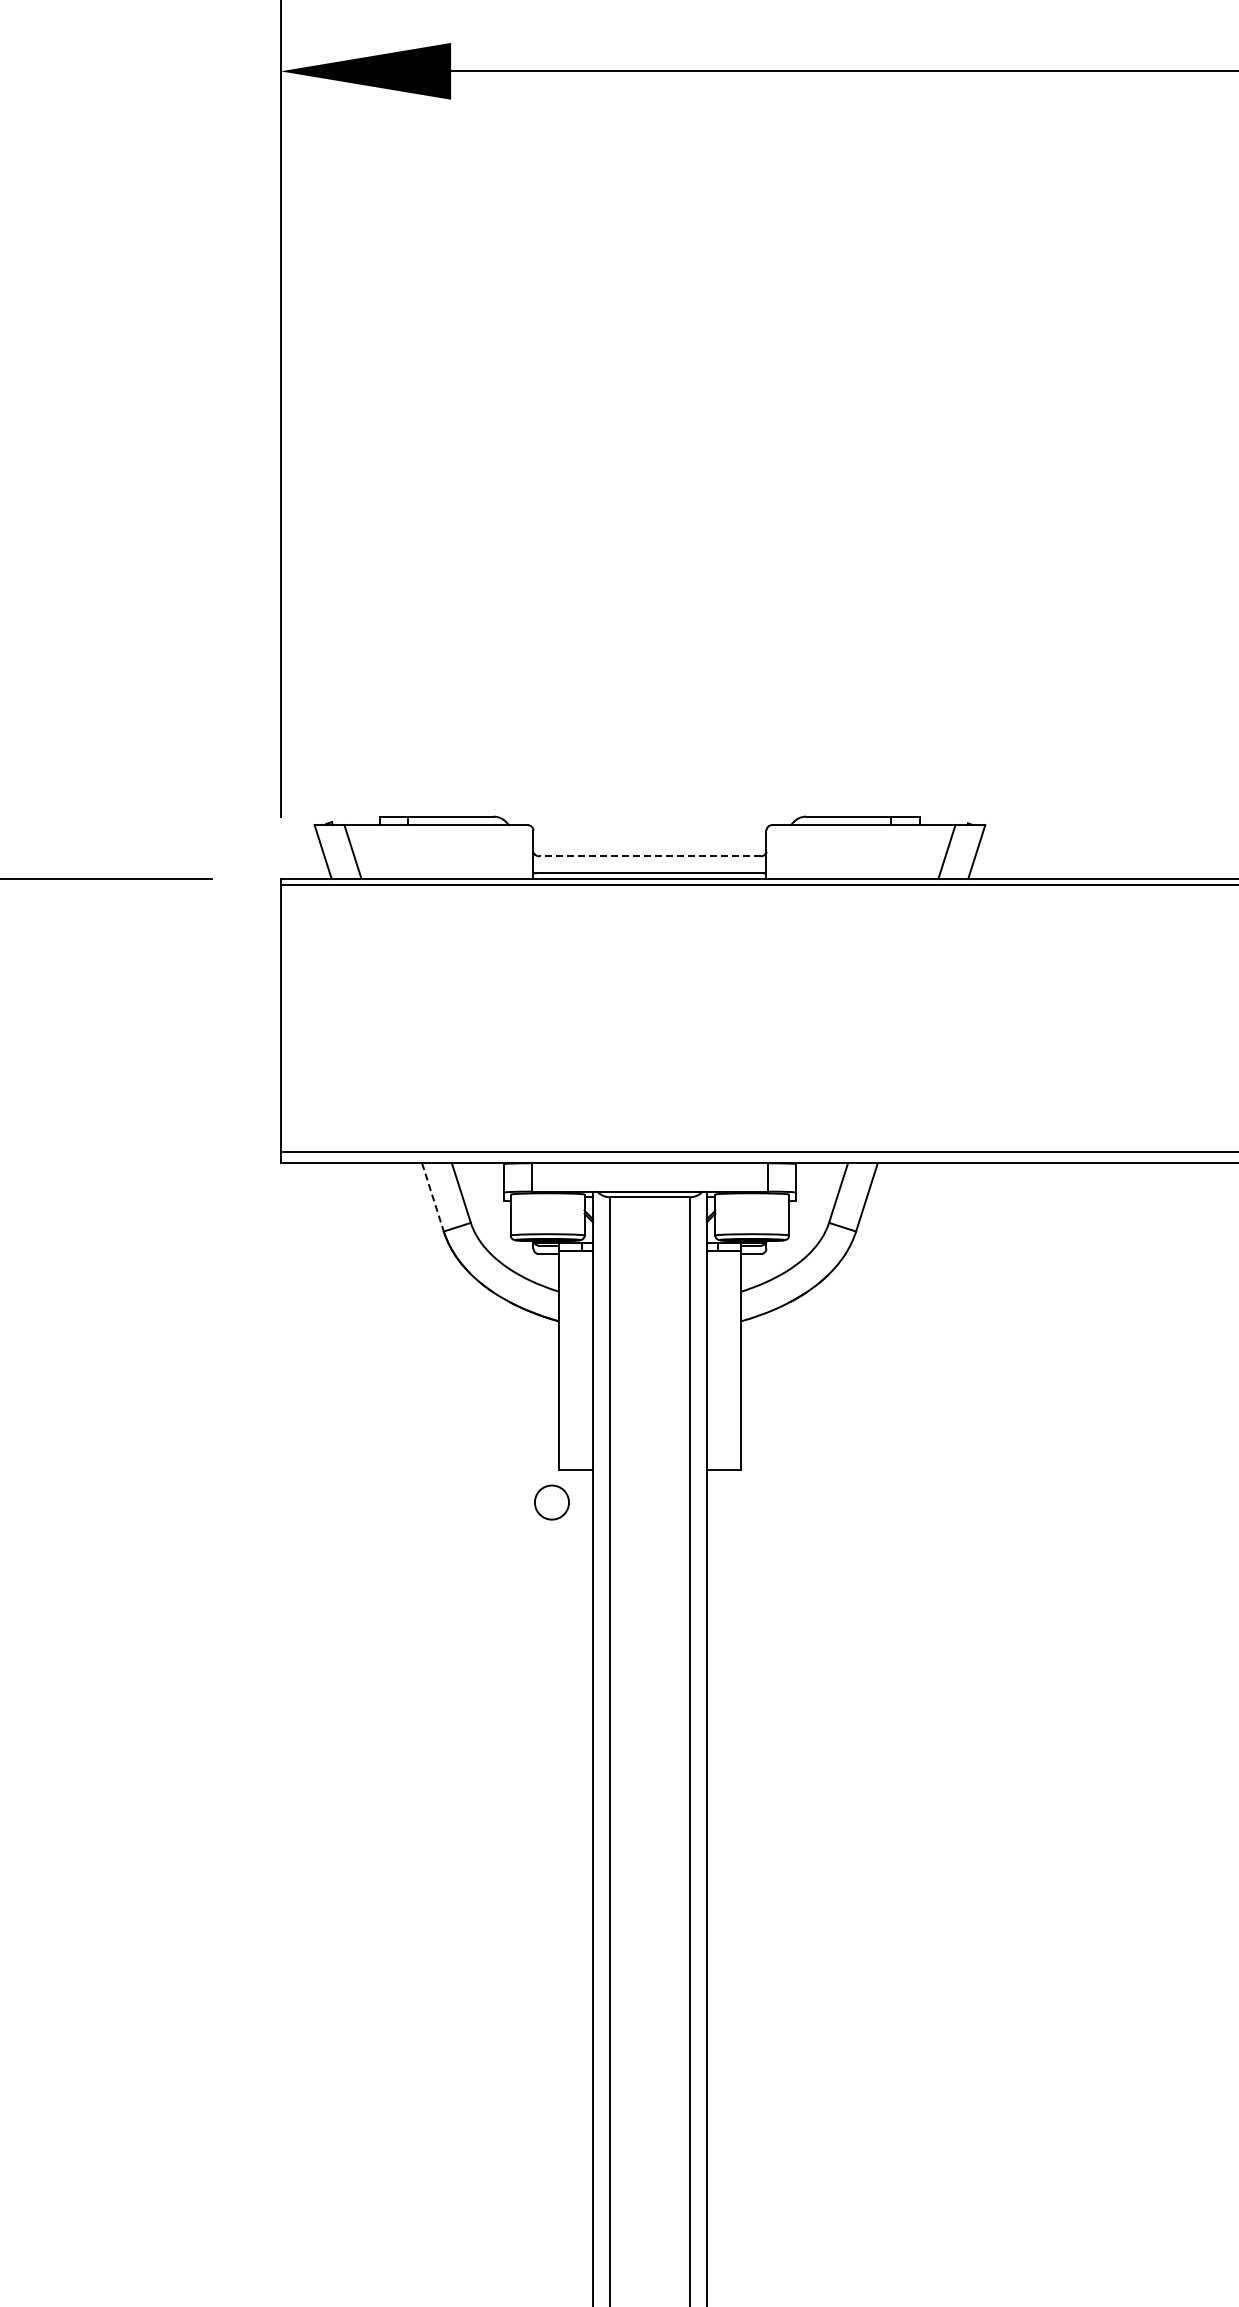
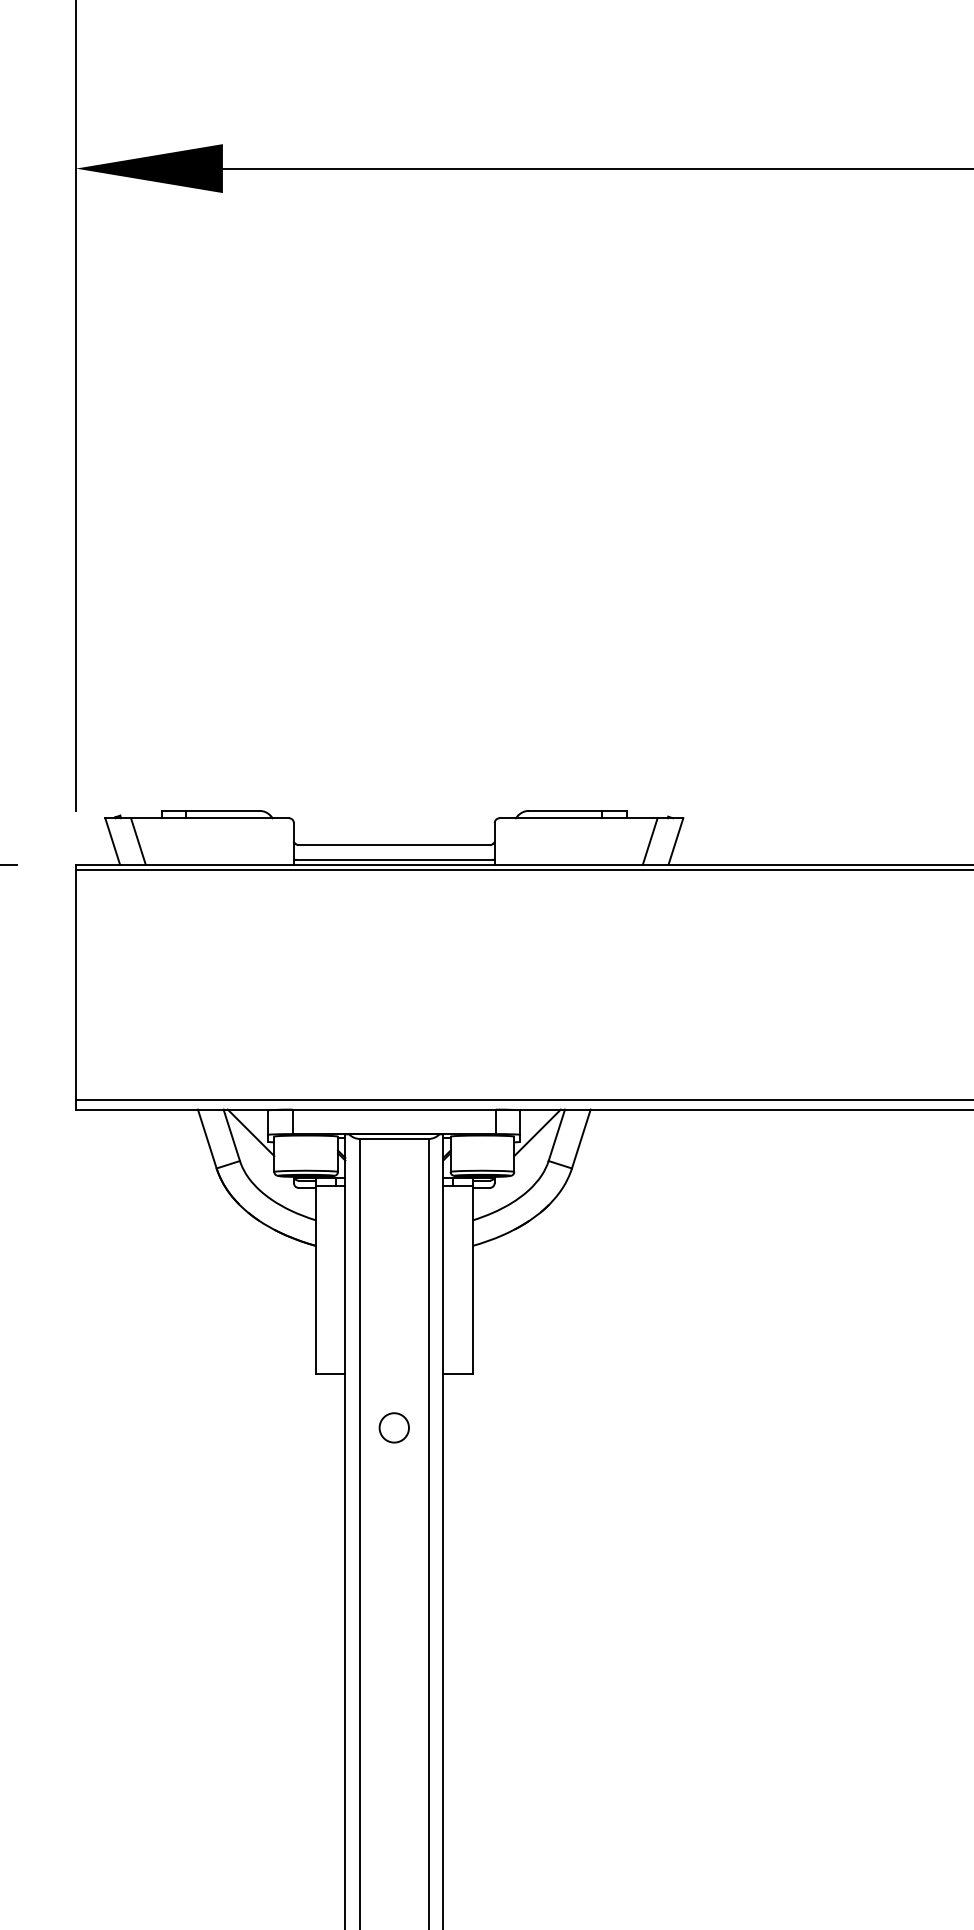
line: (649, 856) -> (393, 845), dashed -> solid
line: (483, 1190) -> (250, 1133), added
line: (816, 1190) -> (537, 1133), added
line: (432, 1197) -> (206, 1139), dashed -> solid
circle: (551, 1502) -> (393, 1427), moved

